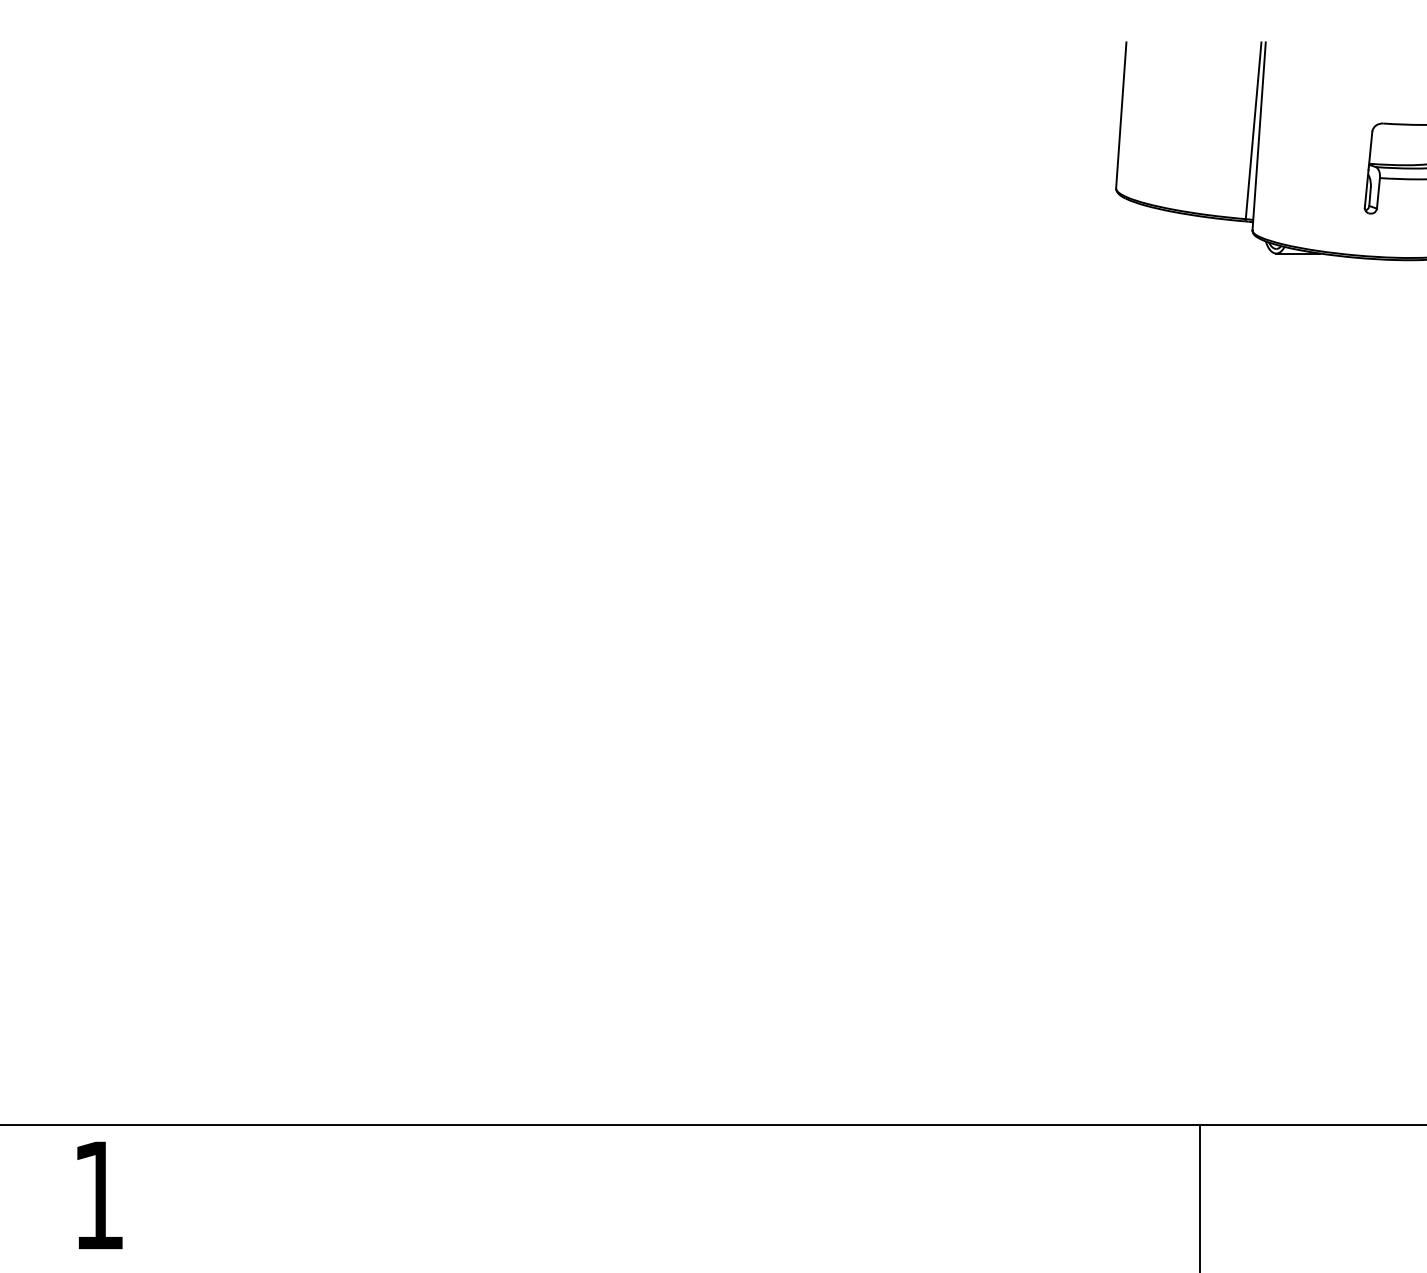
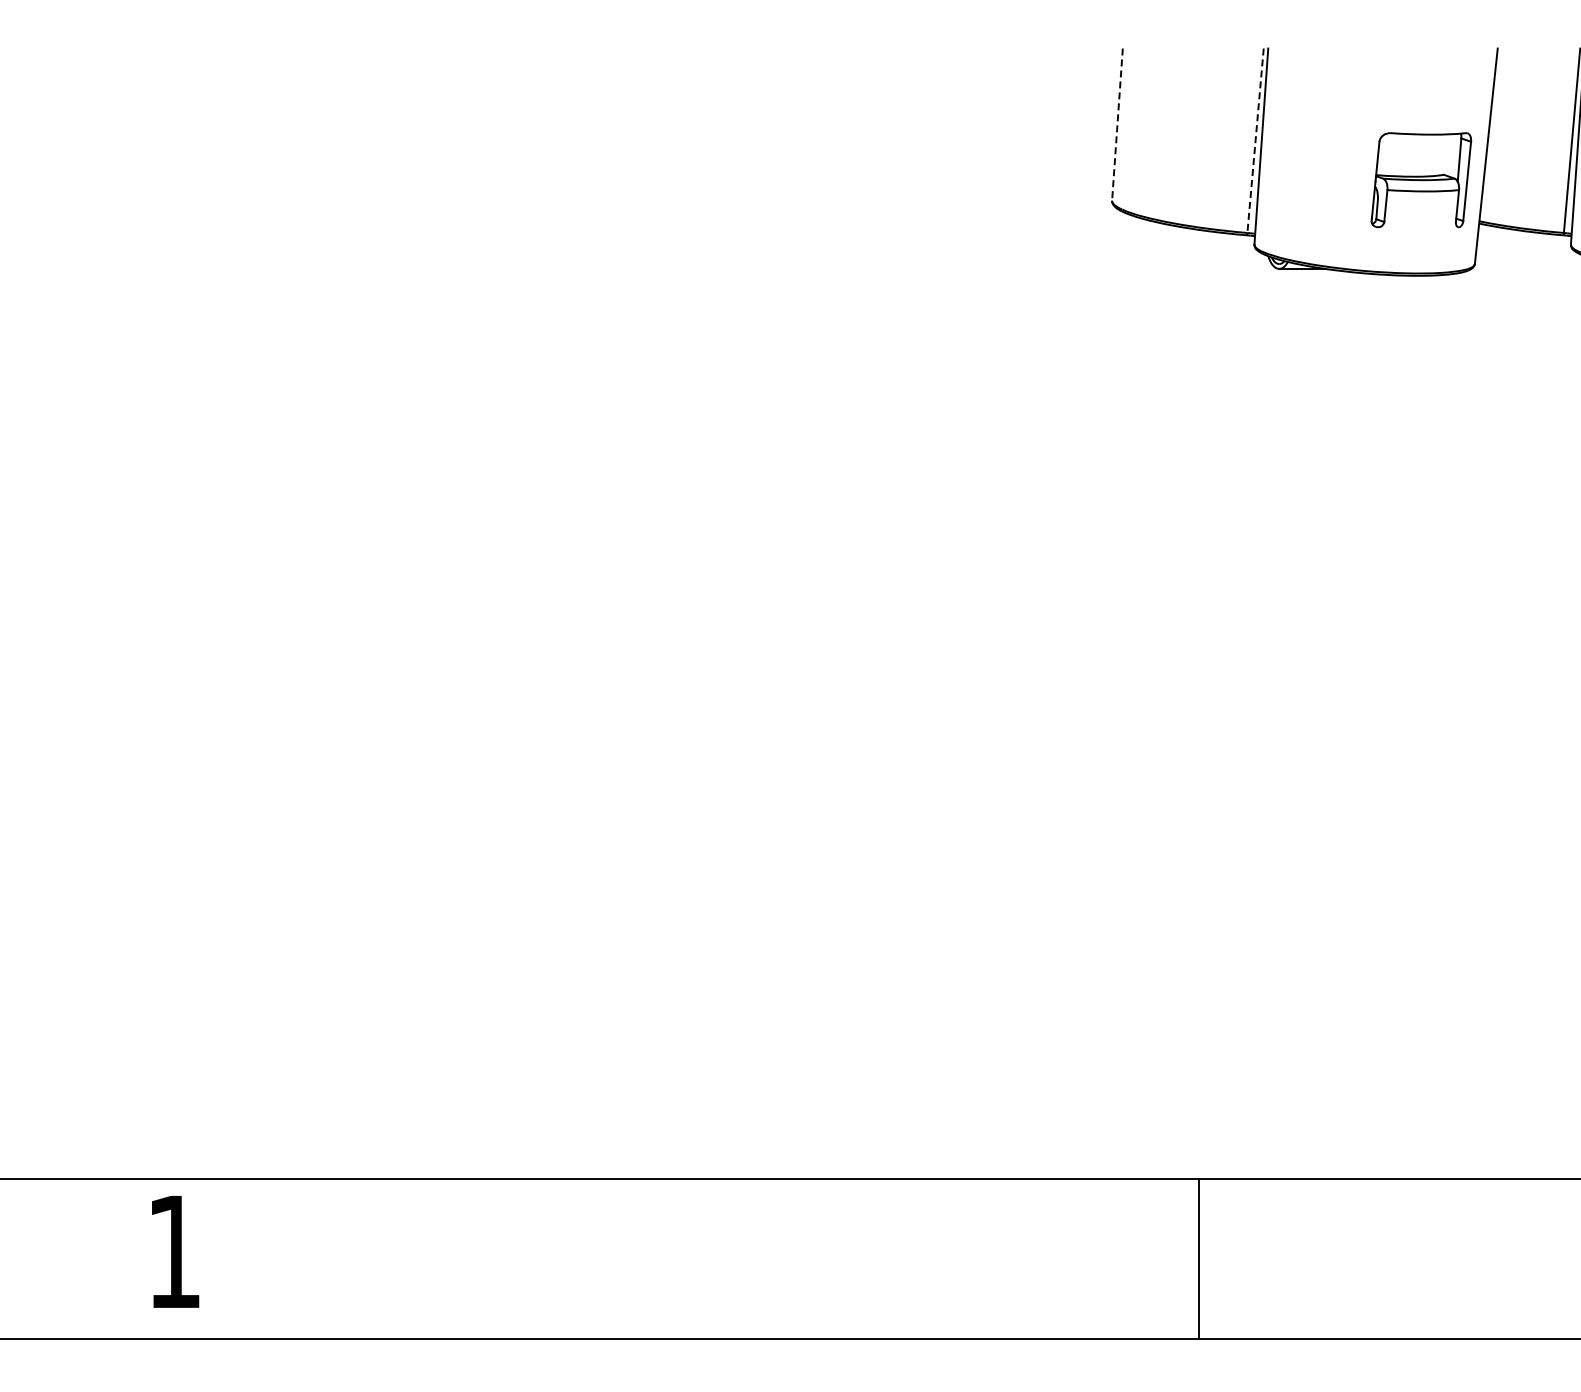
line: (1121, 116) -> (1117, 125), solid -> dashed
line: (1253, 130) -> (1255, 140), solid -> dashed
text: (99, 1195) -> (175, 1251), moved

